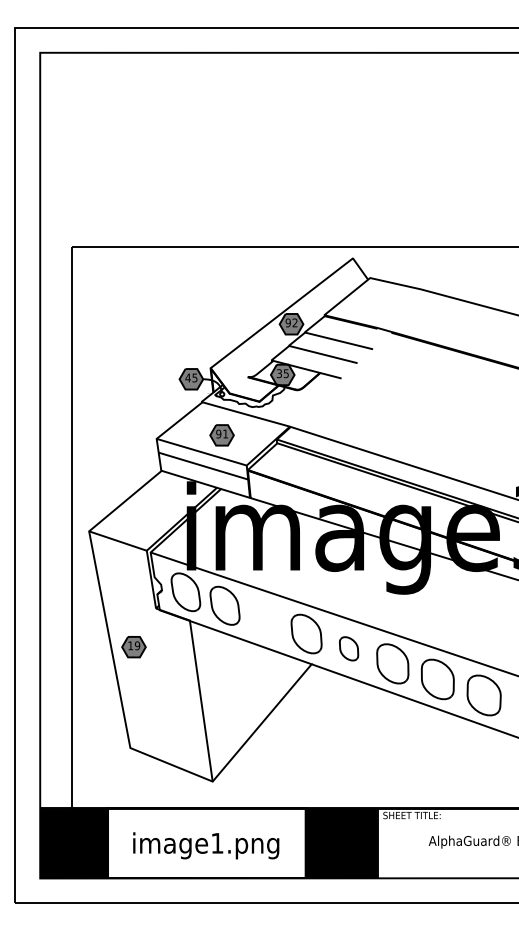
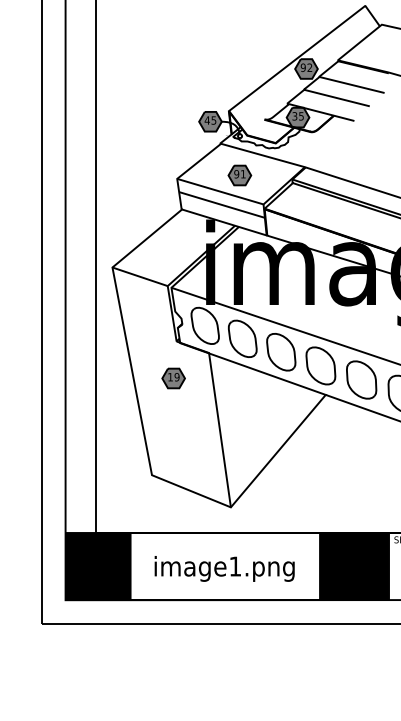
part: (264, 619) -> (280, 351), added
part: (133, 647) -> (173, 378), moved
part: (348, 648) -> (361, 379), size x1.67

